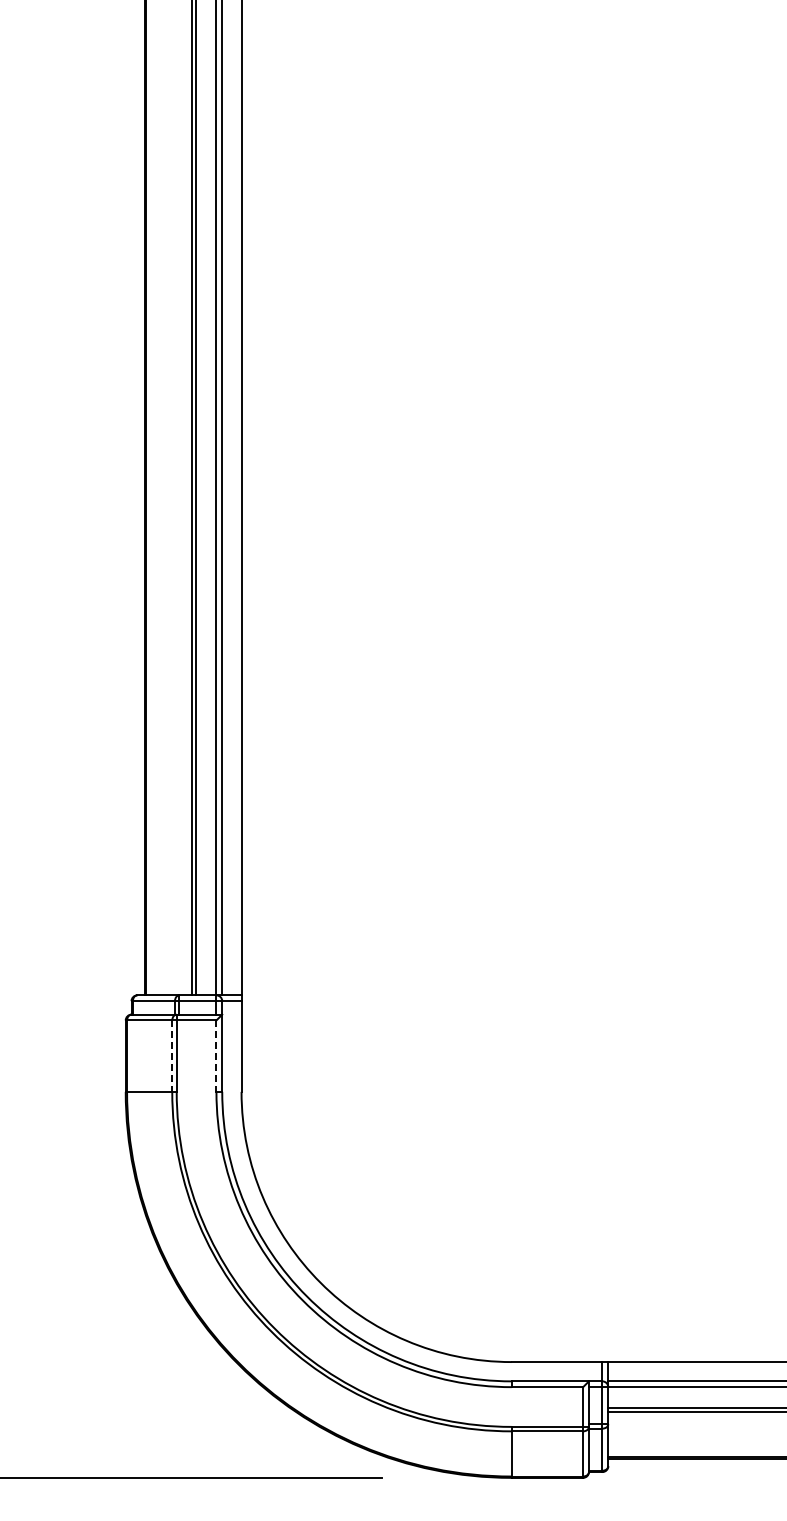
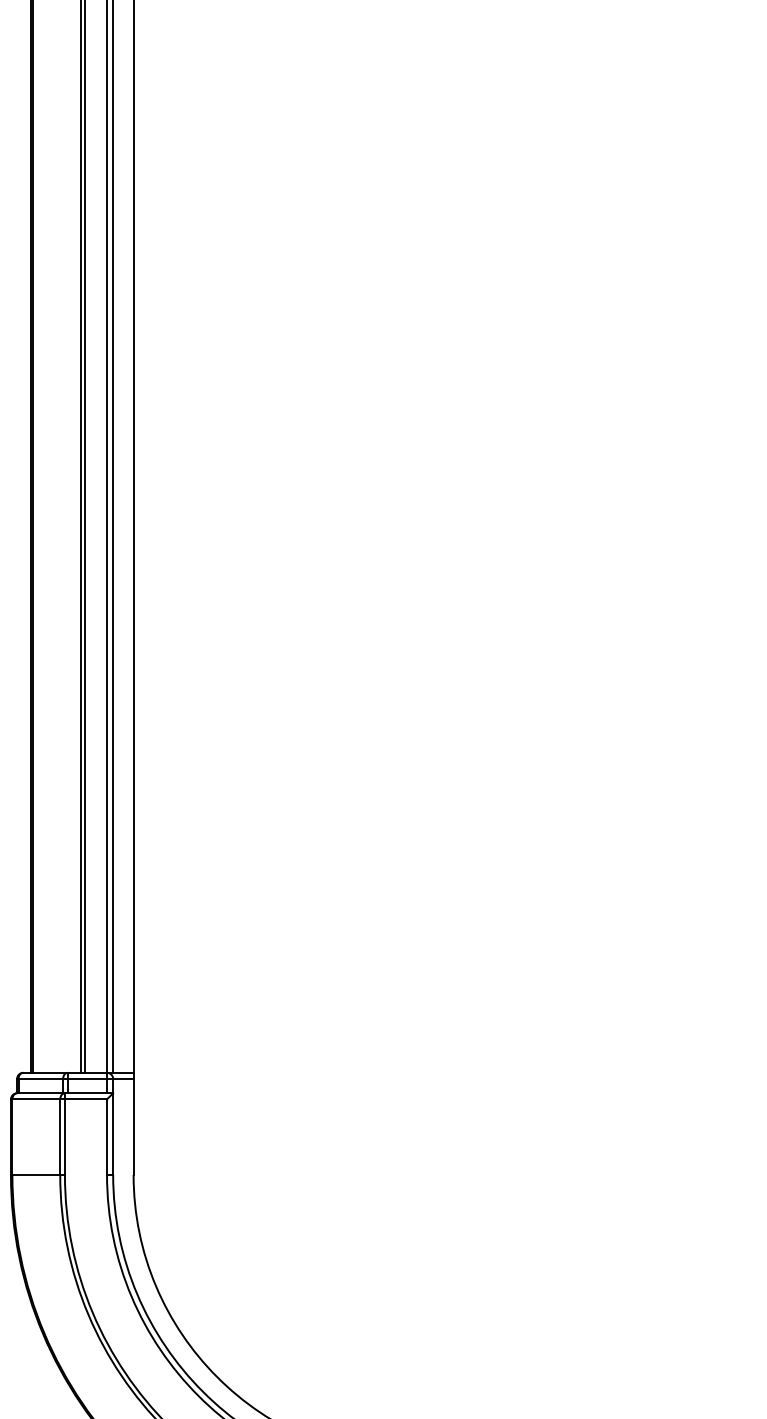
line: (172, 1056) -> (60, 1137), dashed -> solid
line: (216, 1056) -> (107, 1137), dashed -> solid

